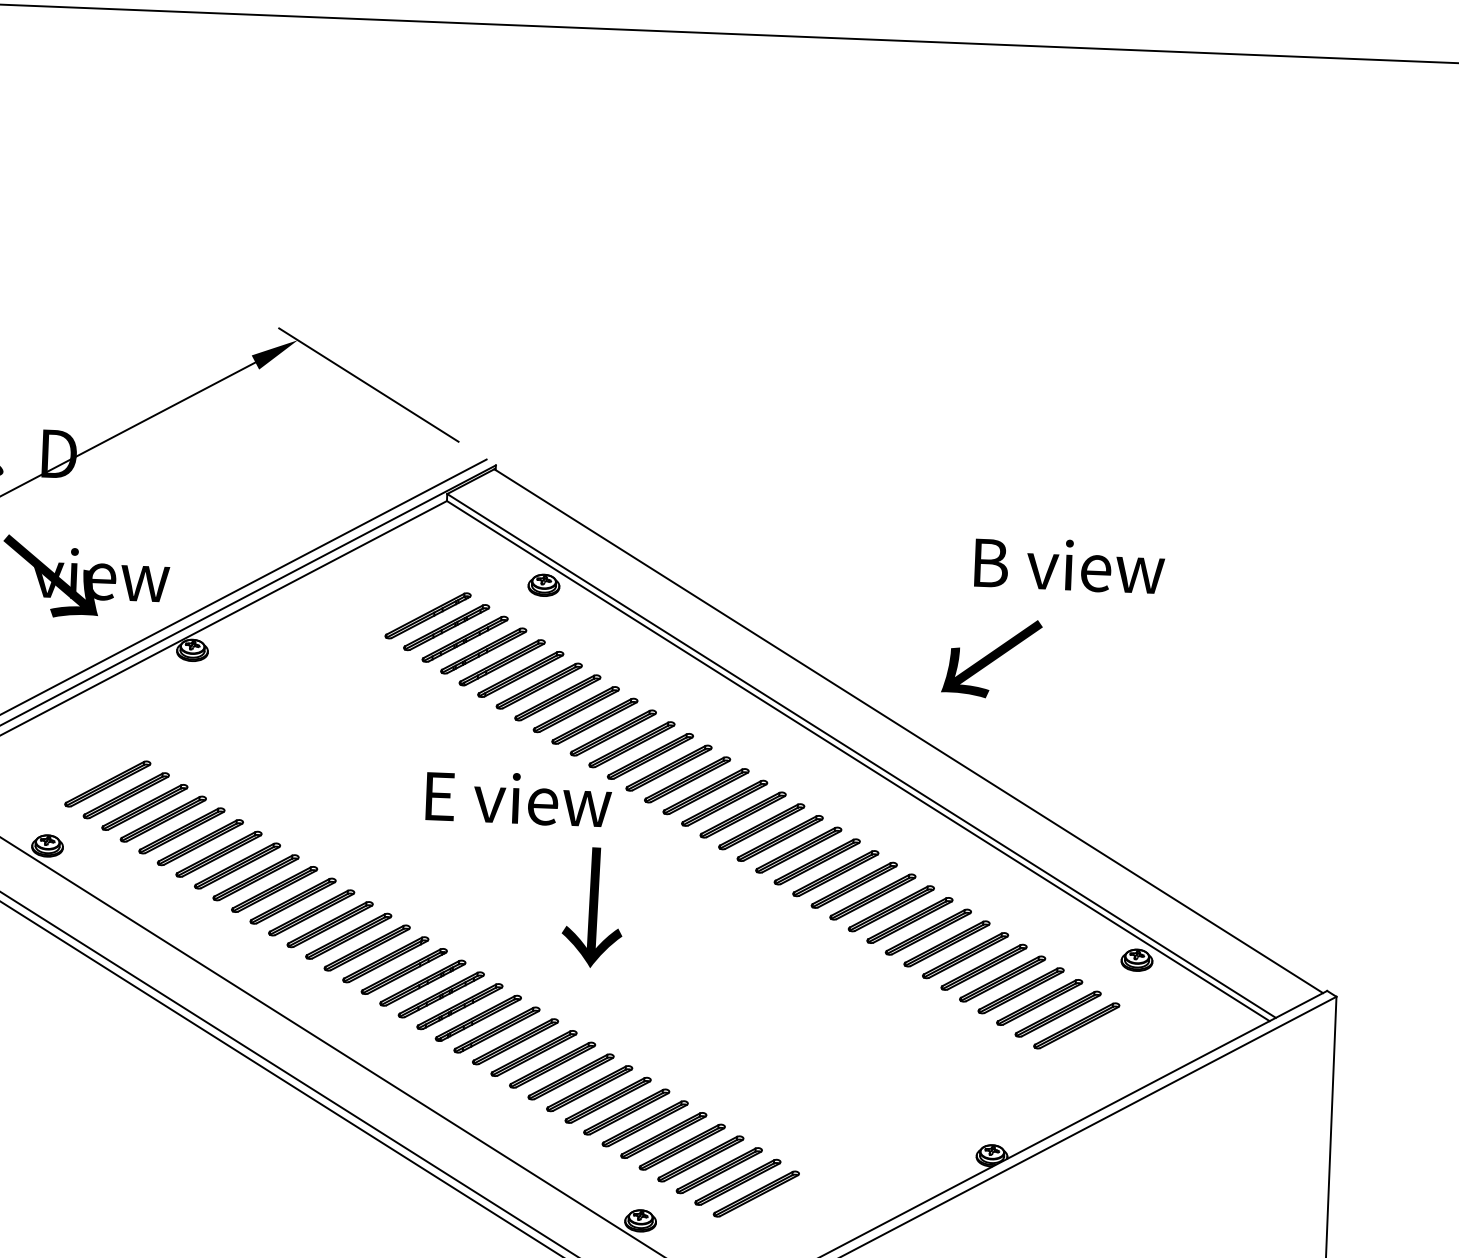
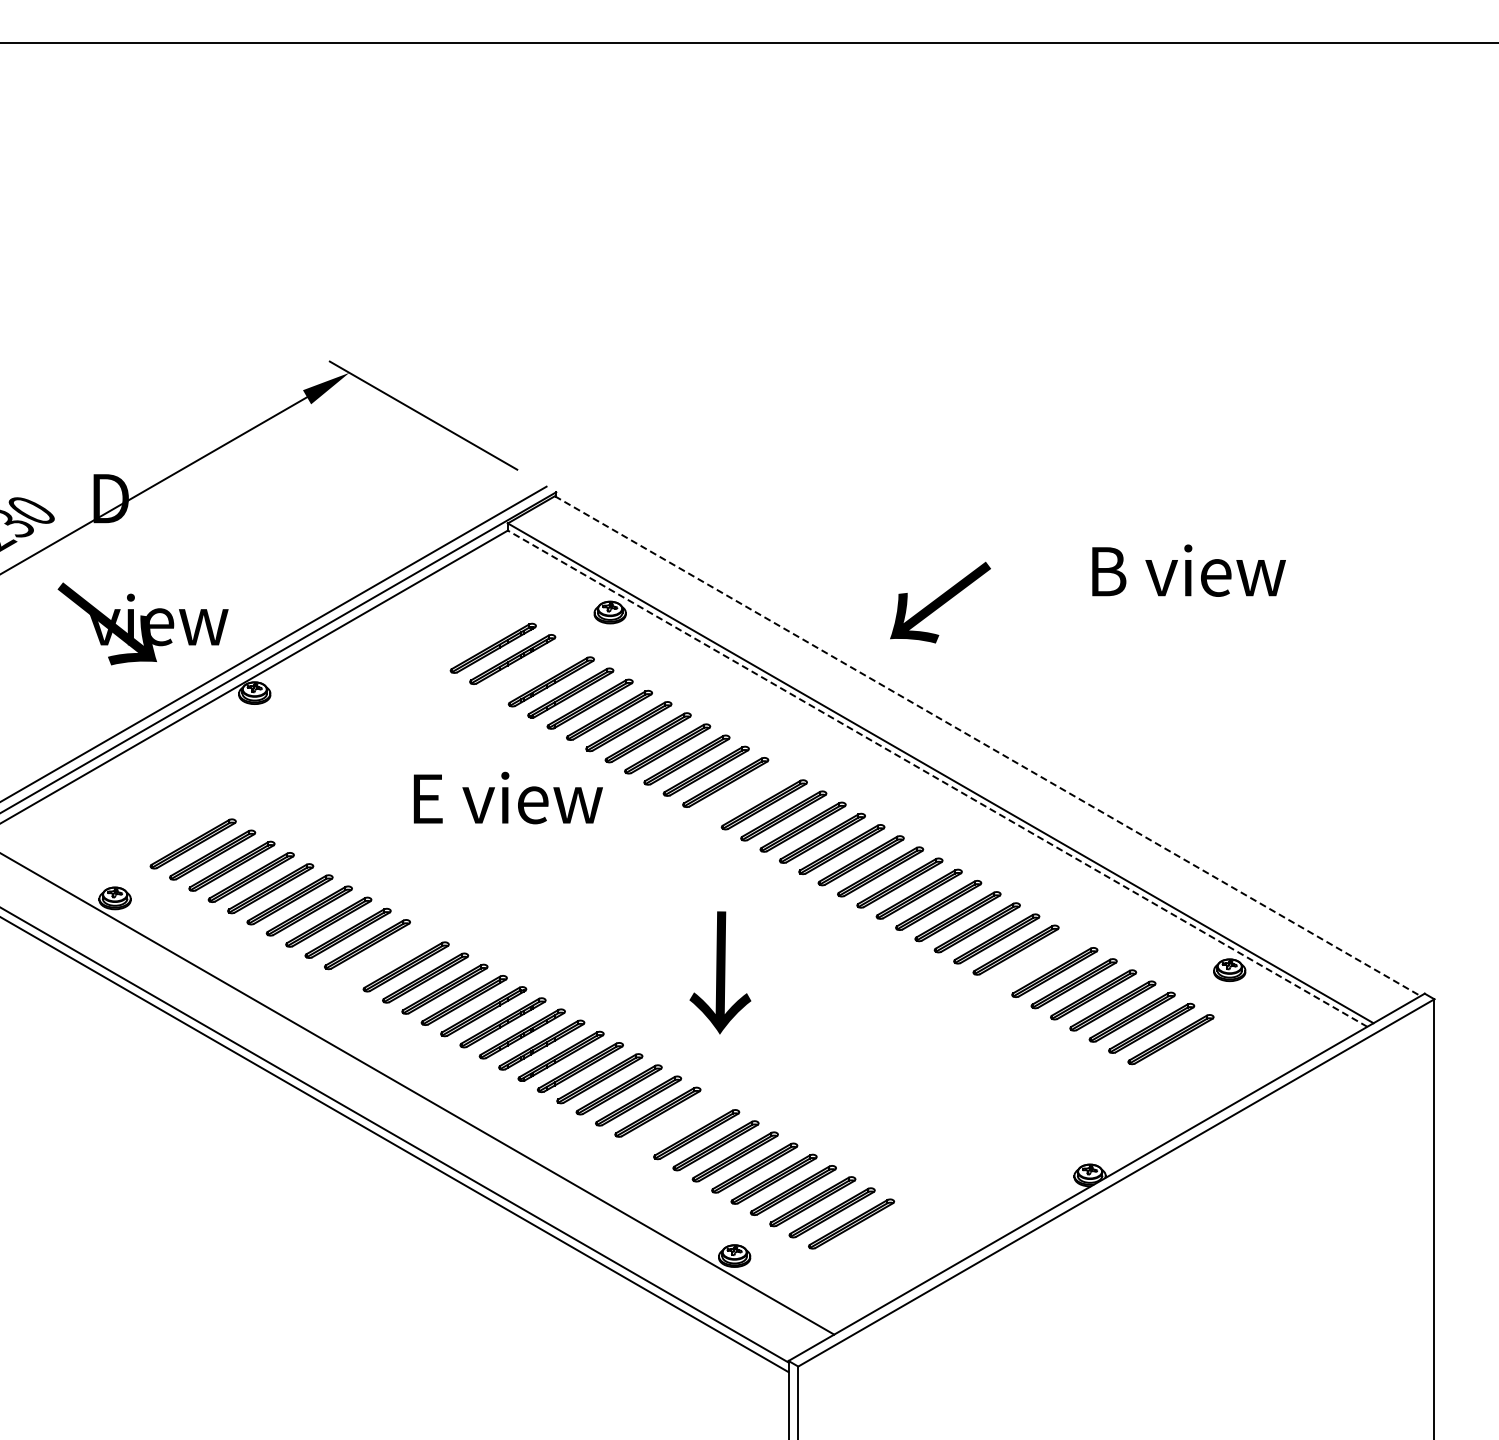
text: (1069, 565) -> (1188, 570), moved
part: (464, 639) -> (531, 670), removed
text: (991, 658) -> (940, 602), moved
line: (908, 731) -> (987, 746), solid -> dashed
line: (858, 760) -> (937, 778), solid -> dashed
part: (668, 767) -> (744, 793), removed
part: (107, 783) -> (173, 832), removed
text: (518, 798) -> (507, 797), moved
text: (593, 907) -> (720, 972), moved
part: (311, 912) -> (386, 955), removed
part: (946, 943) -> (1034, 960), removed
part: (588, 1087) -> (676, 1122), removed

